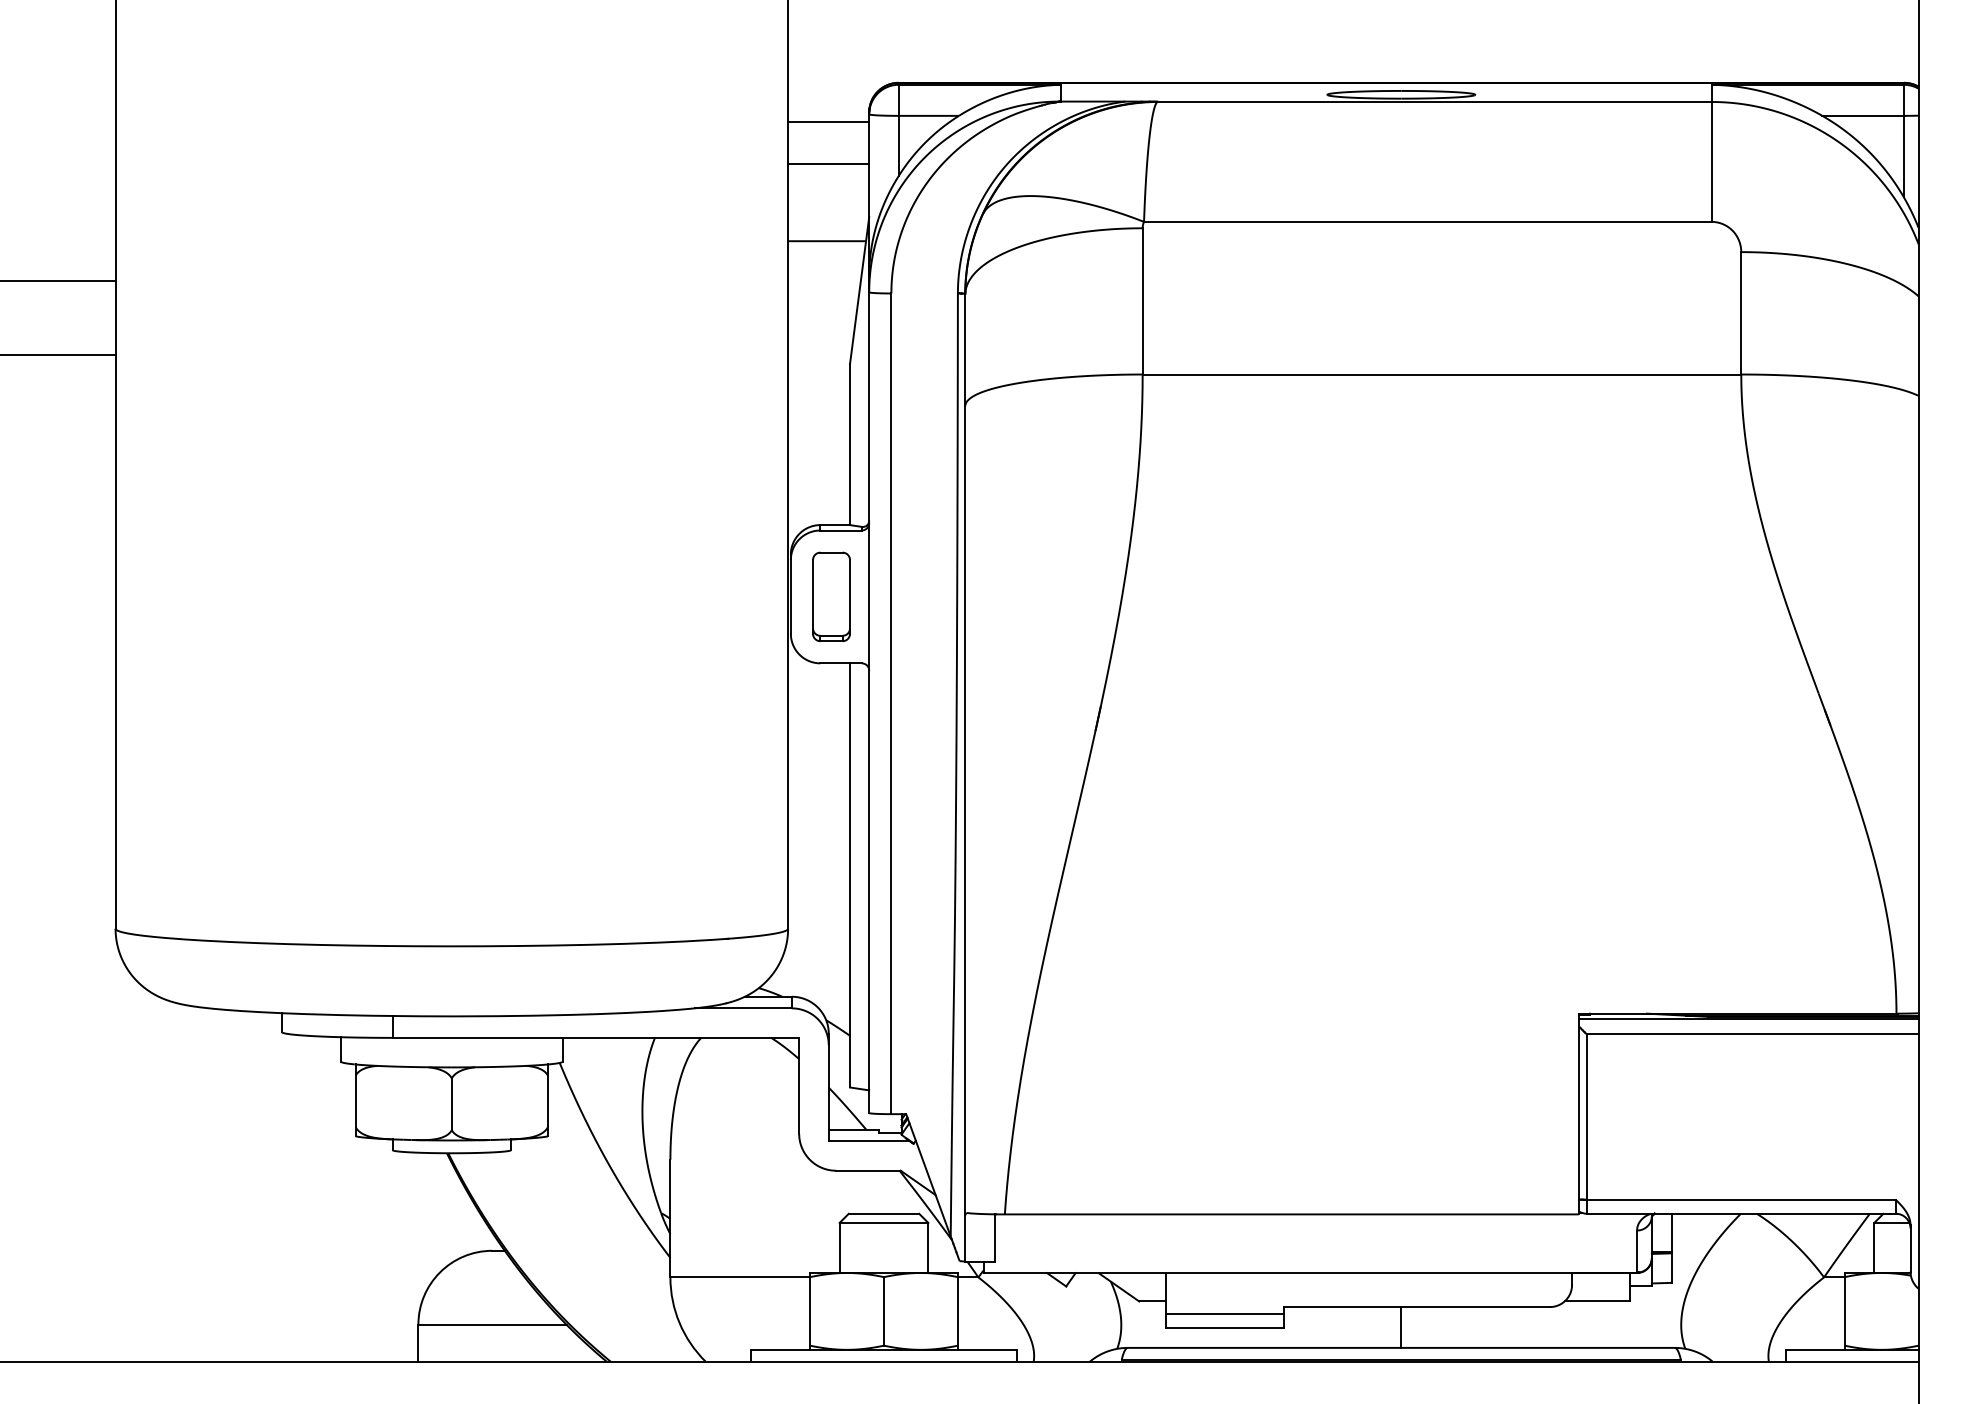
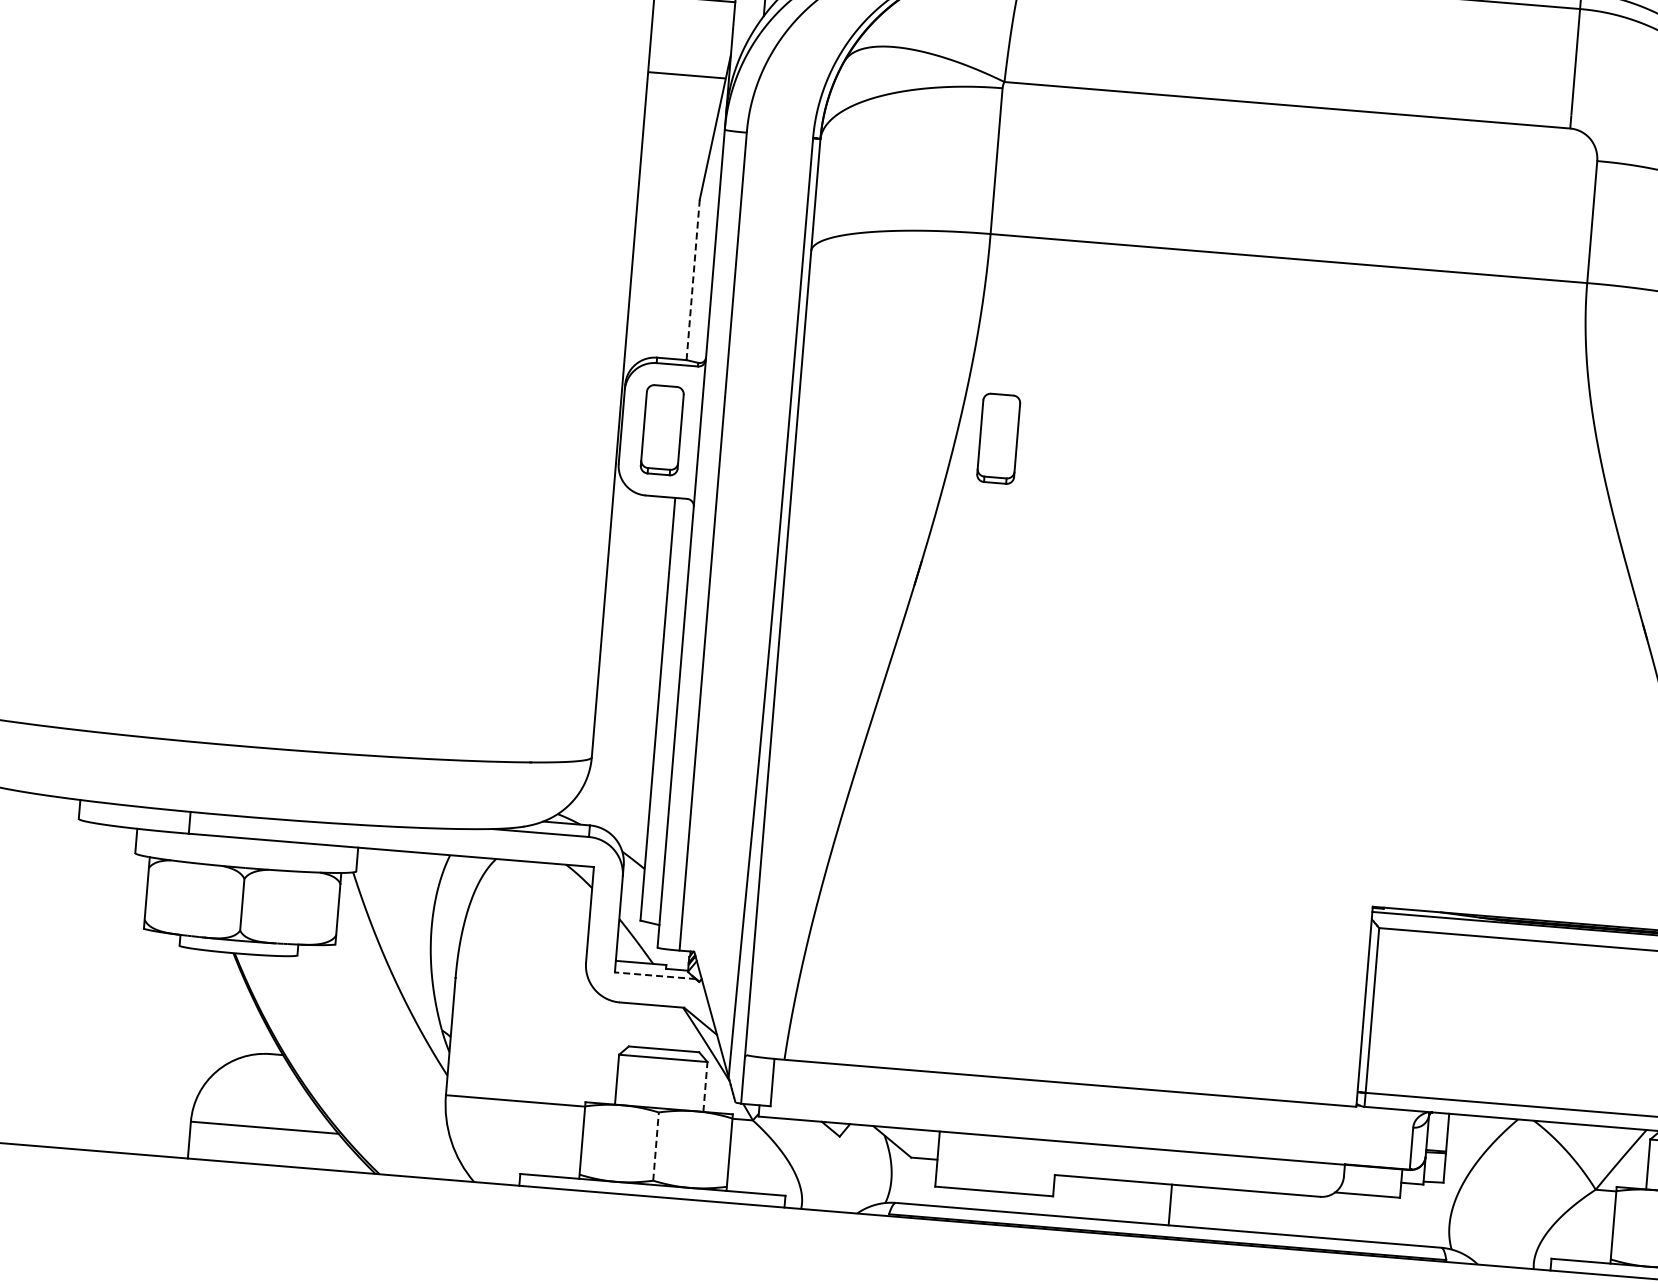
line: (850, 444) -> (693, 279), solid -> dashed
part: (1167, 577) -> (998, 438), added
line: (869, 1141) -> (655, 976), solid -> dashed
line: (928, 1247) -> (705, 1086), solid -> dashed
line: (884, 1310) -> (656, 1145), solid -> dashed
line: (1224, 1314) -> (995, 1177), removed

